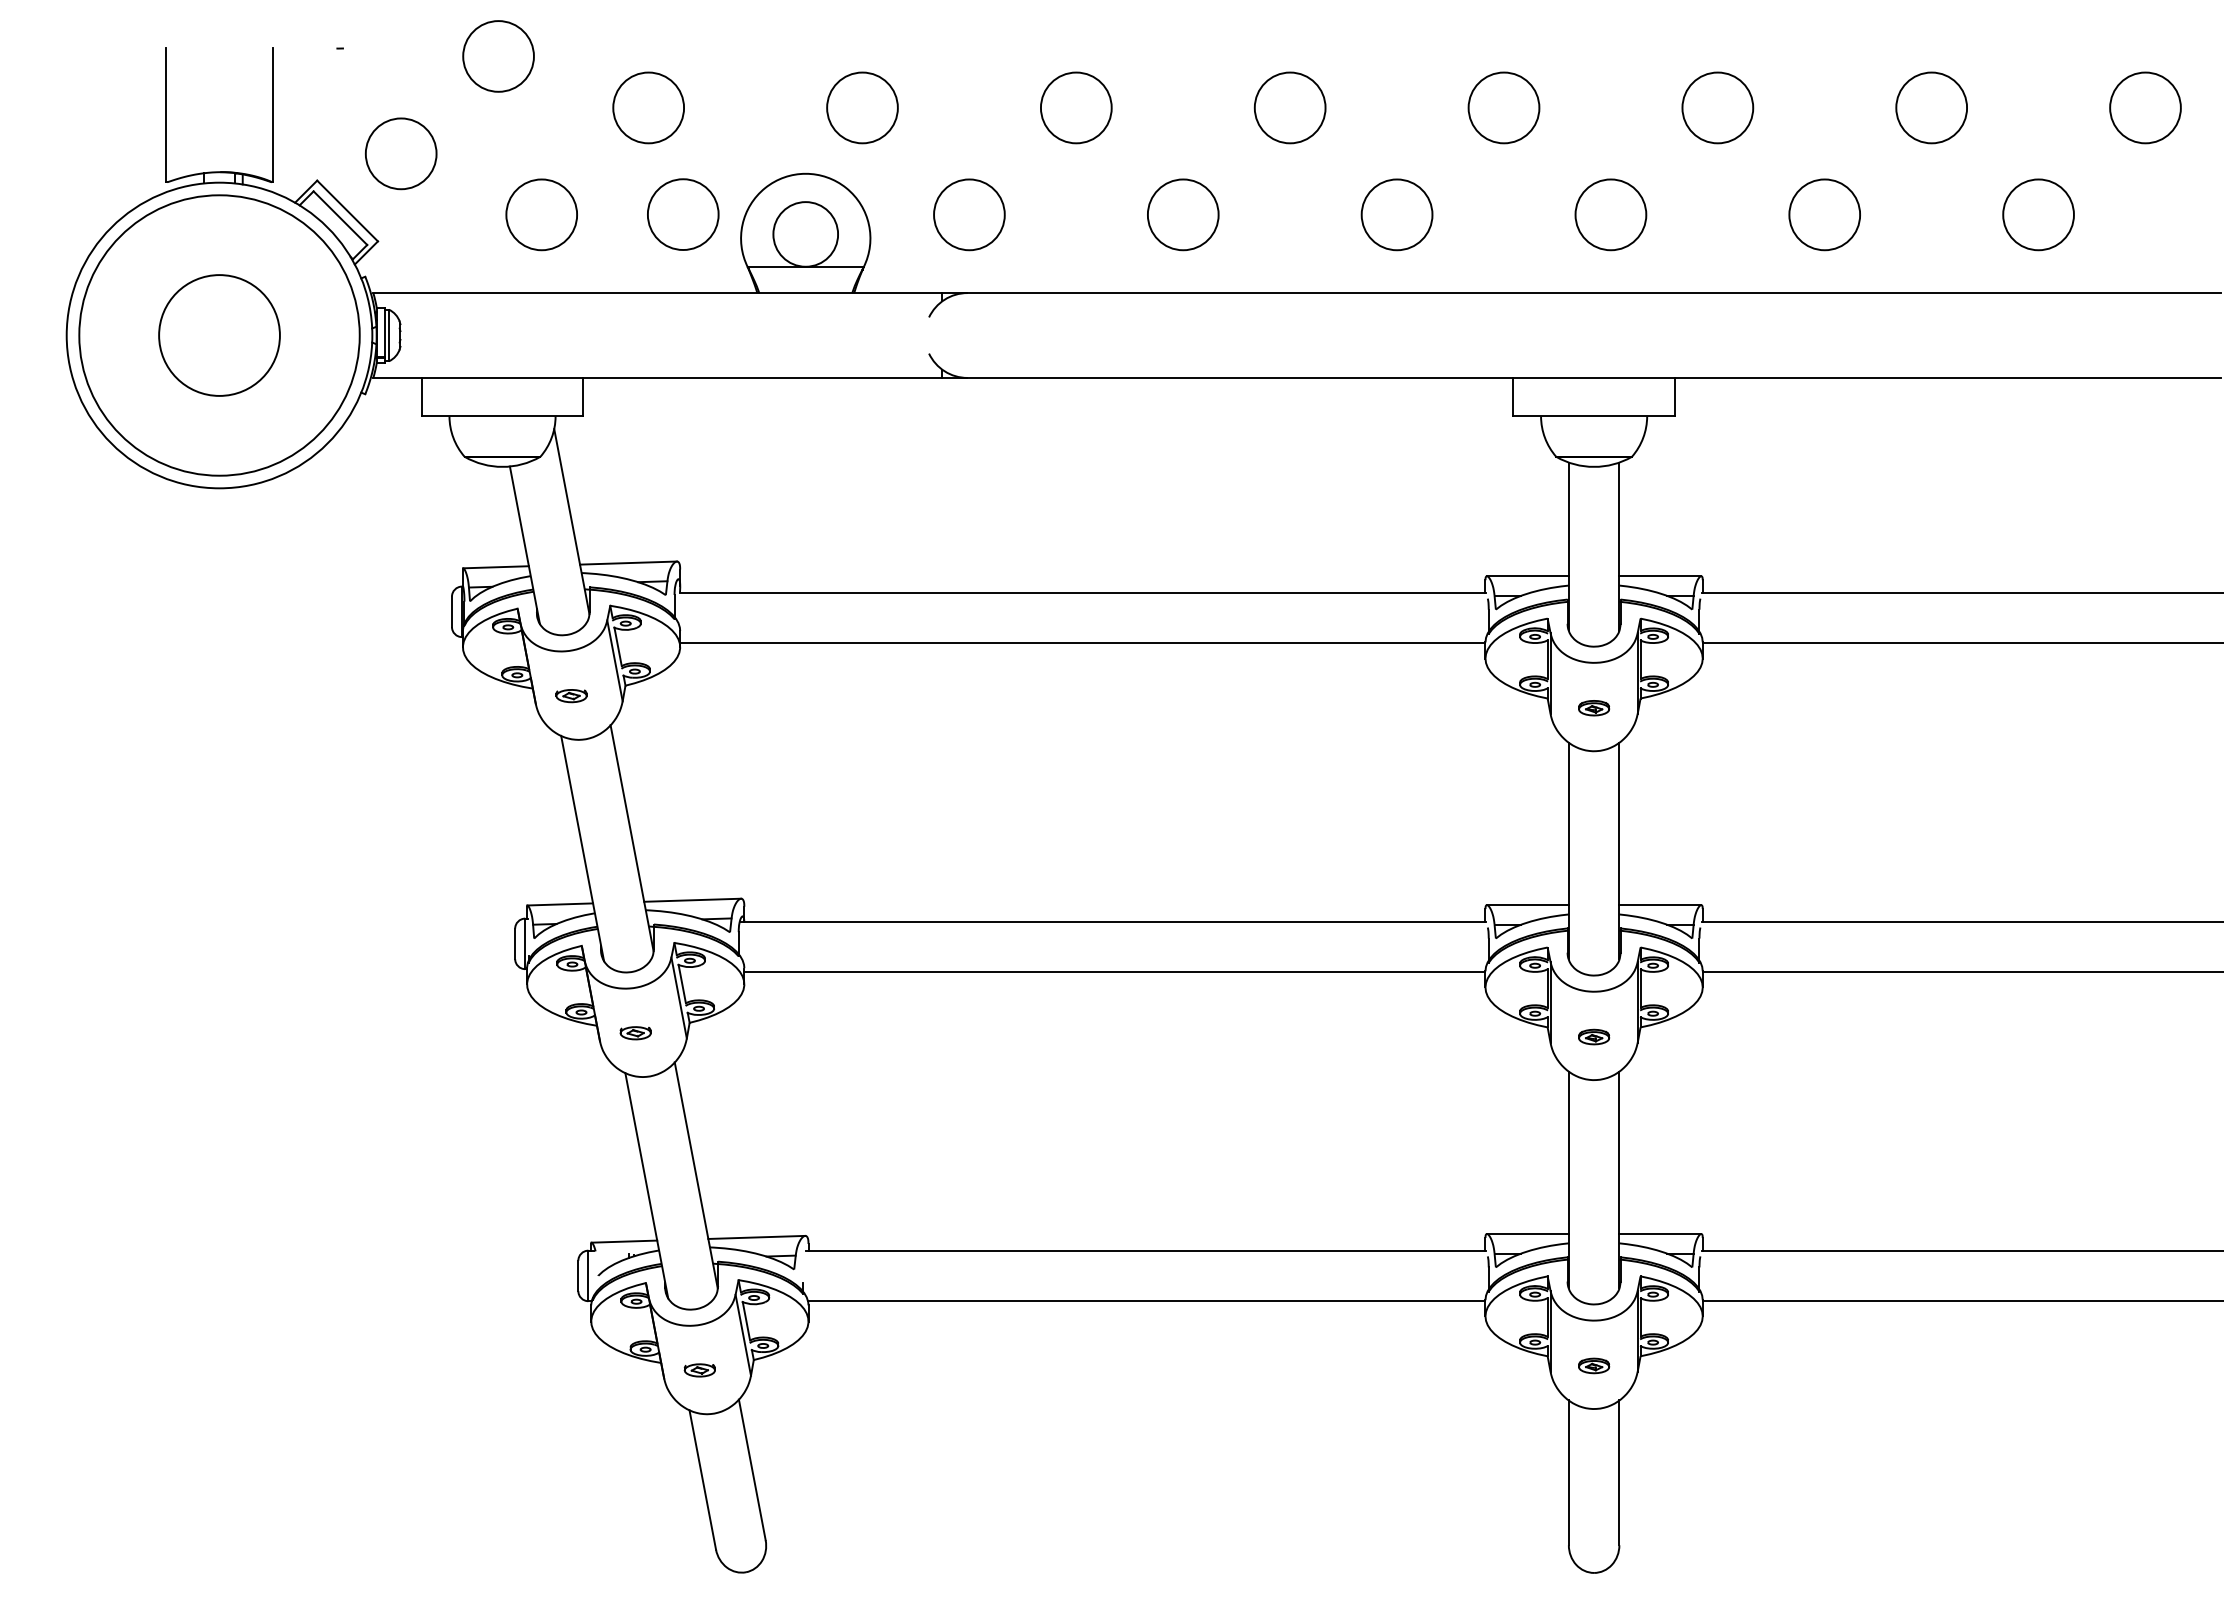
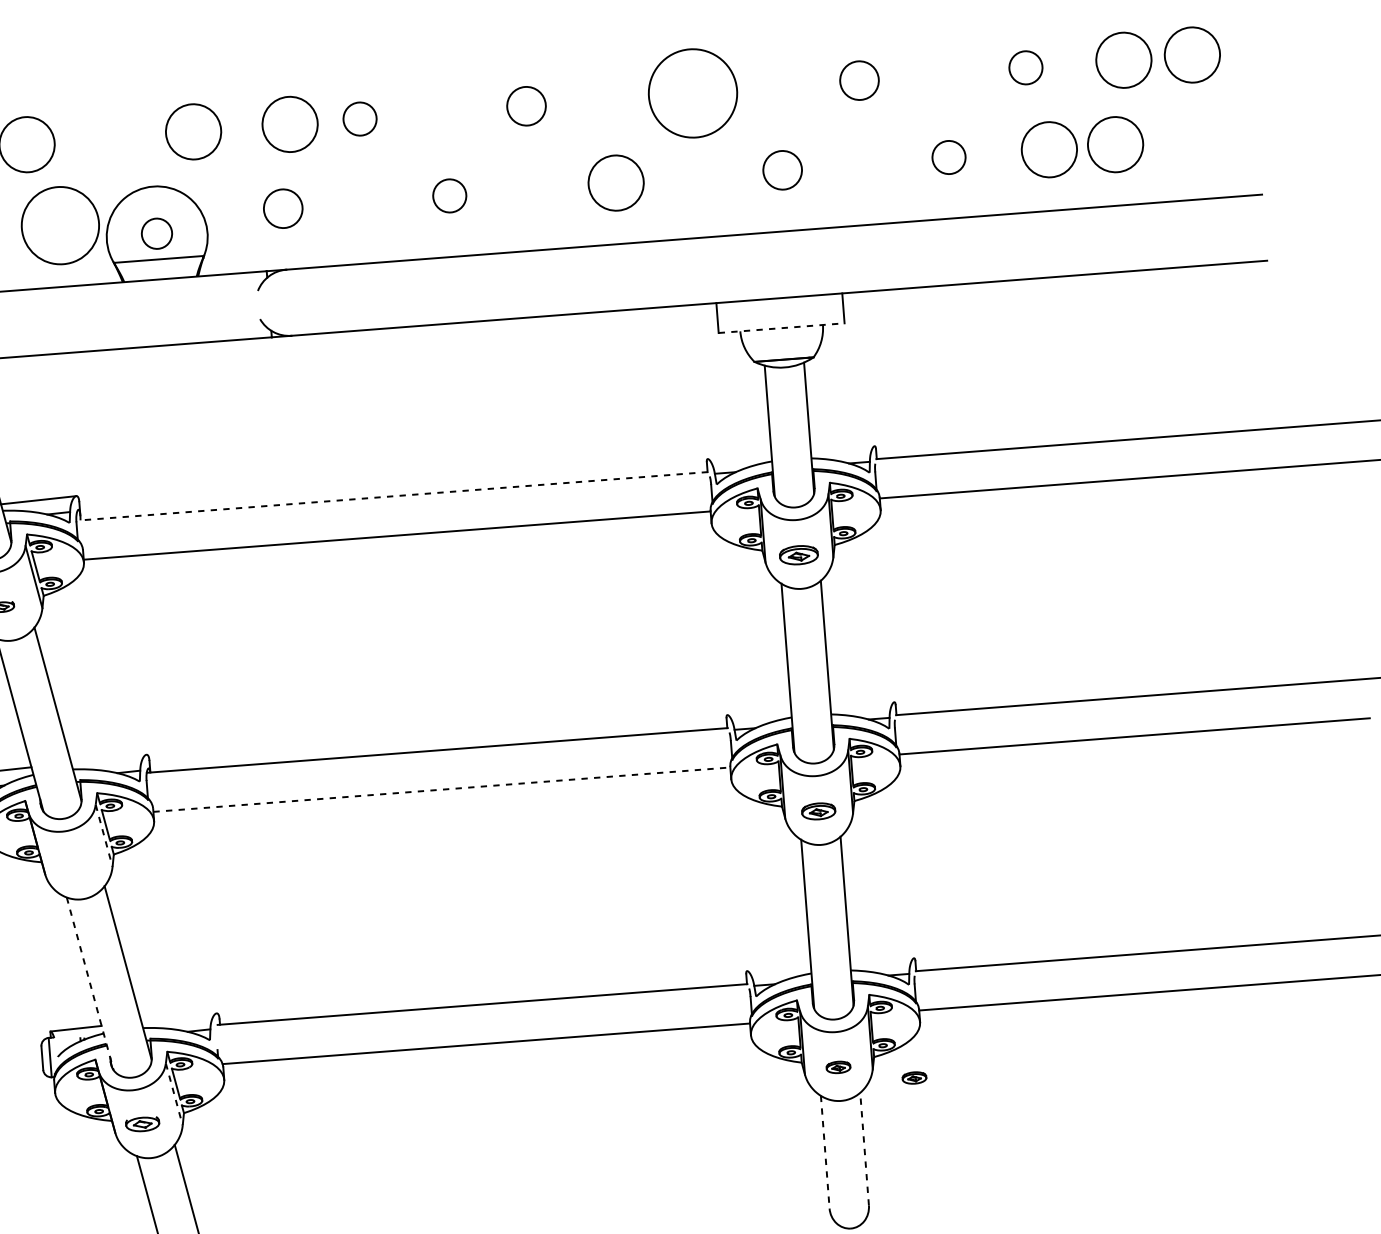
circle: (986, 107) -> (290, 124), added
circle: (1075, 107) -> (359, 118), size x0.6
circle: (1289, 107) -> (525, 105), size x0.7
circle: (1503, 107) -> (692, 93), size x1.6
circle: (1717, 107) -> (859, 80), size x0.7
circle: (1931, 107) -> (1025, 67), size x0.6
circle: (2057, 107) -> (1123, 59), added
circle: (682, 214) -> (59, 225), size x1.4
circle: (969, 214) -> (283, 208), size x0.7
circle: (1183, 214) -> (449, 195), size x0.6
circle: (1610, 214) -> (782, 170), size x0.7
circle: (1824, 214) -> (948, 157), size x0.6
circle: (1953, 214) -> (1049, 149), added
circle: (805, 234) -> (156, 233), size x0.6
line: (1594, 416) -> (781, 328), solid -> dashed
line: (1527, 576) -> (739, 456), removed
line: (1660, 576) -> (842, 448), removed
line: (1082, 592) -> (393, 495), solid -> dashed
part: (1594, 708) -> (799, 555), size x1.6
line: (692, 899) -> (108, 758), removed
line: (1527, 905) -> (759, 712), removed
line: (1660, 905) -> (862, 704), removed
line: (1114, 972) -> (441, 789), solid -> dashed
line: (679, 998) -> (104, 836), solid -> dashed
part: (635, 1033) -> (72, 866), removed
part: (1594, 1036) -> (819, 810), size x1.4
line: (646, 1185) -> (89, 983), solid -> dashed
line: (1527, 1234) -> (778, 969), removed
line: (1660, 1234) -> (882, 961), removed
line: (756, 1236) -> (178, 1016), removed
line: (743, 1335) -> (174, 1094), solid -> dashed
part: (699, 1370) -> (142, 1124), size x1.4
part: (1690, 1386) -> (914, 1077), added
line: (1619, 1472) -> (864, 1148), solid -> dashed
line: (1568, 1473) -> (825, 1152), solid -> dashed

